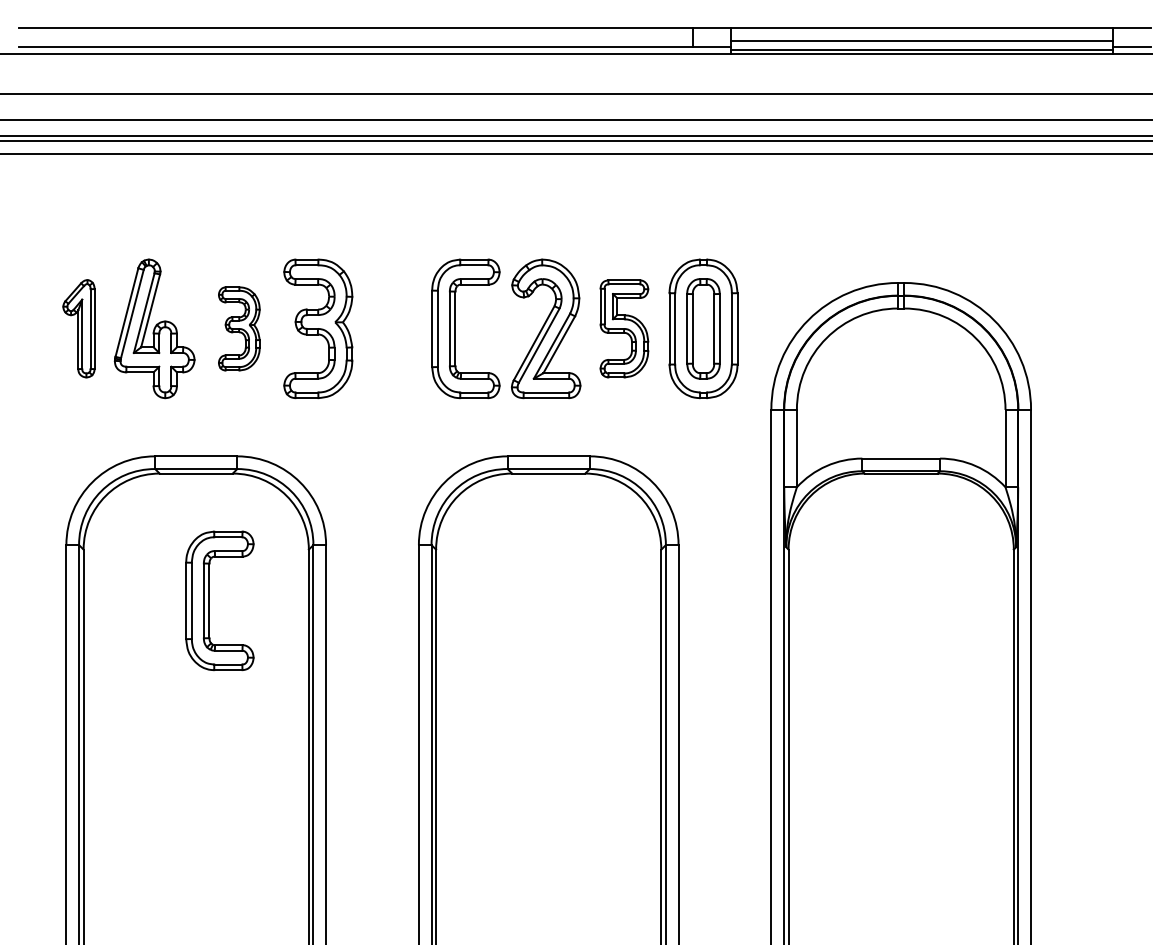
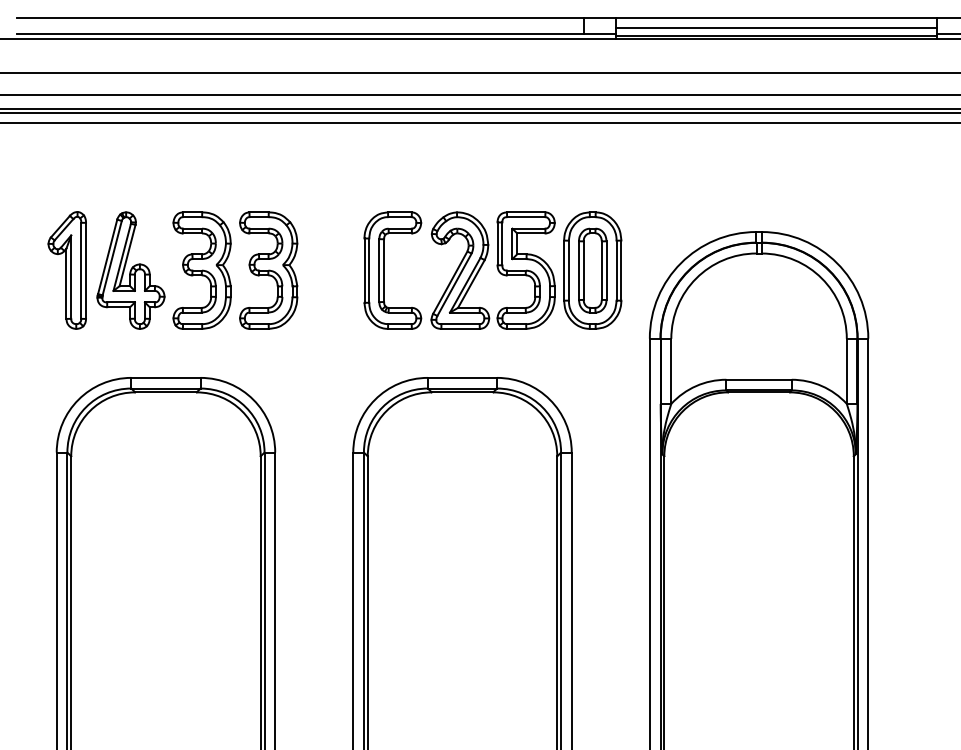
part: (78, 328) -> (66, 270), size x1.43
part: (239, 328) -> (202, 270), size x1.67
part: (624, 328) -> (526, 270), size x1.43
part: (209, 600) -> (177, 499), removed

